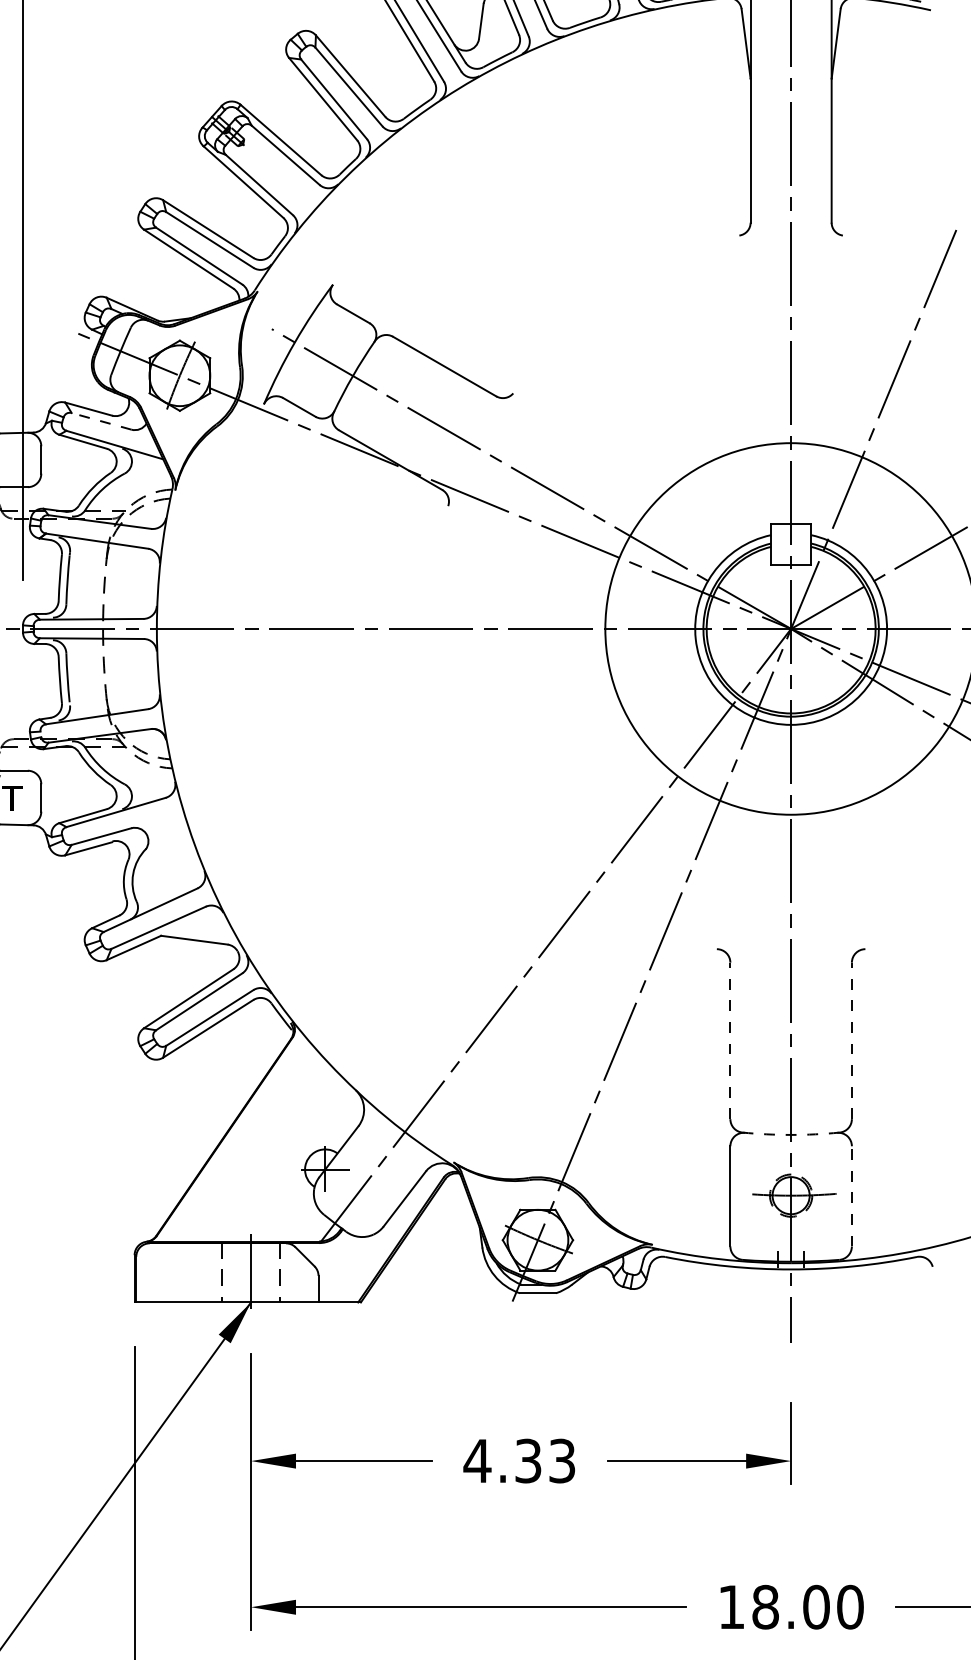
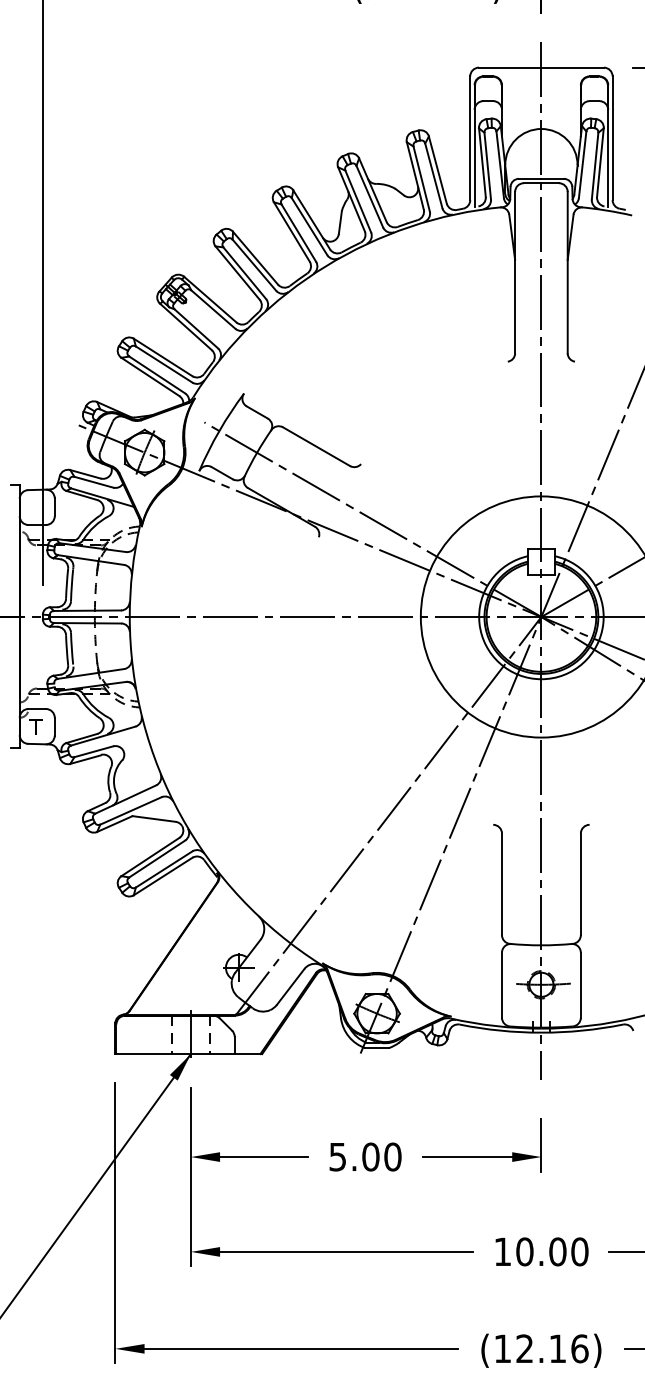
line: (100, 421) -> (93, 482), dashed -> solid
line: (729, 1041) -> (501, 884), dashed -> solid
line: (851, 1041) -> (580, 884), dashed -> solid
arc: (791, 1135) -> (541, 945), dashed -> solid
line: (851, 1195) -> (580, 984), dashed -> solid
text: (518, 1460) -> (364, 1156), 4.33 -> 5.00
text: (765, 1608) -> (524, 1252), 18.00 -> 10.00

